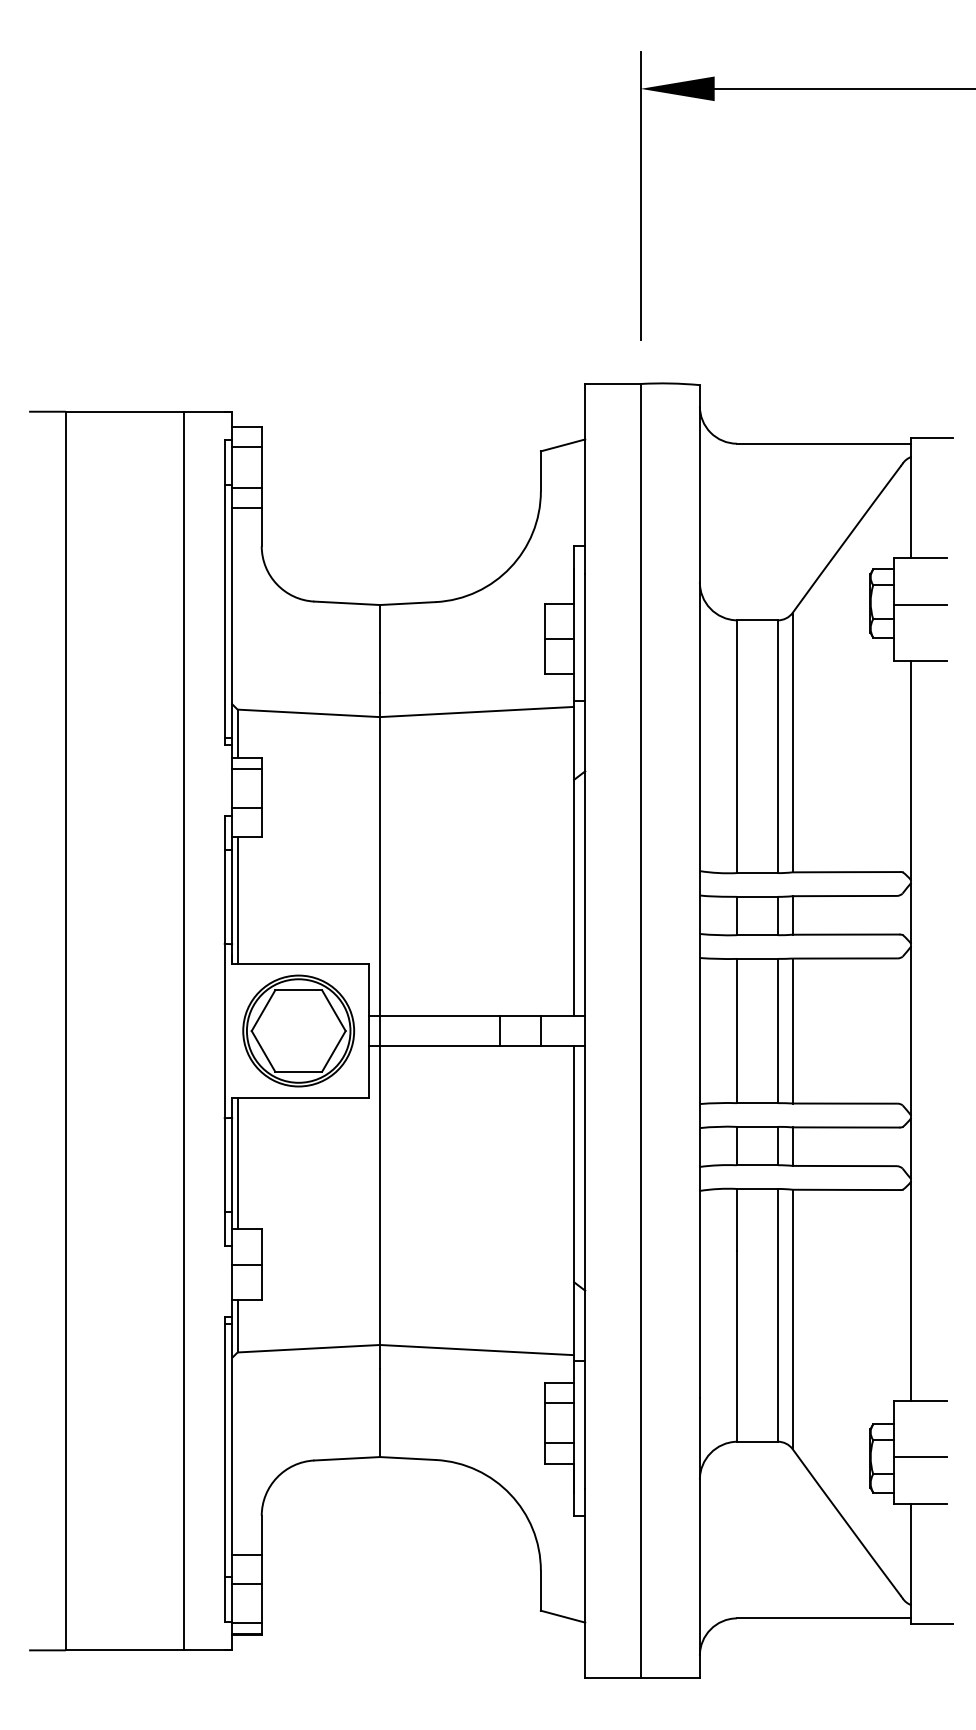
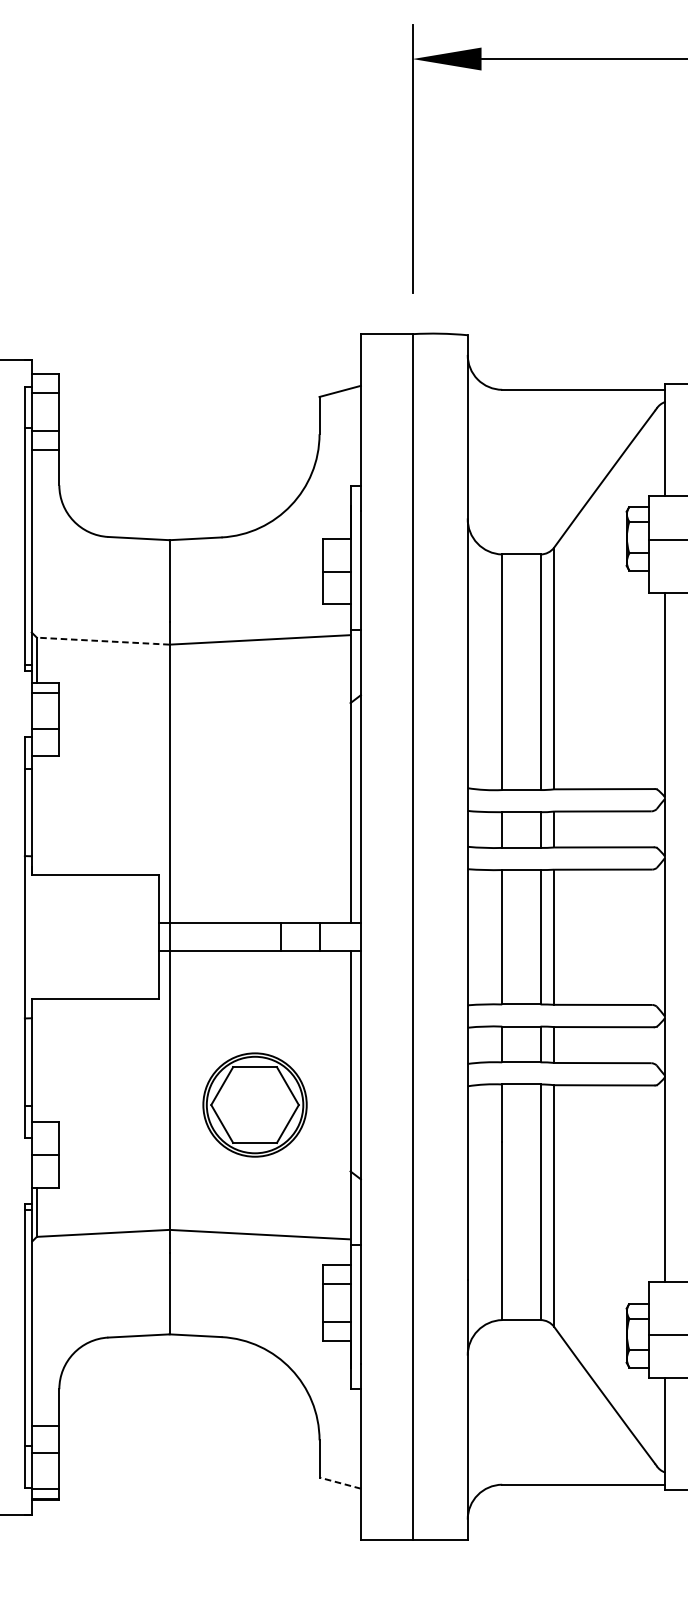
line: (309, 713) -> (103, 641), solid -> dashed
line: (237, 900) -> (36, 815), removed
part: (298, 1030) -> (254, 1104), moved
line: (237, 1163) -> (36, 1060), removed
line: (563, 1616) -> (340, 1482), solid -> dashed

